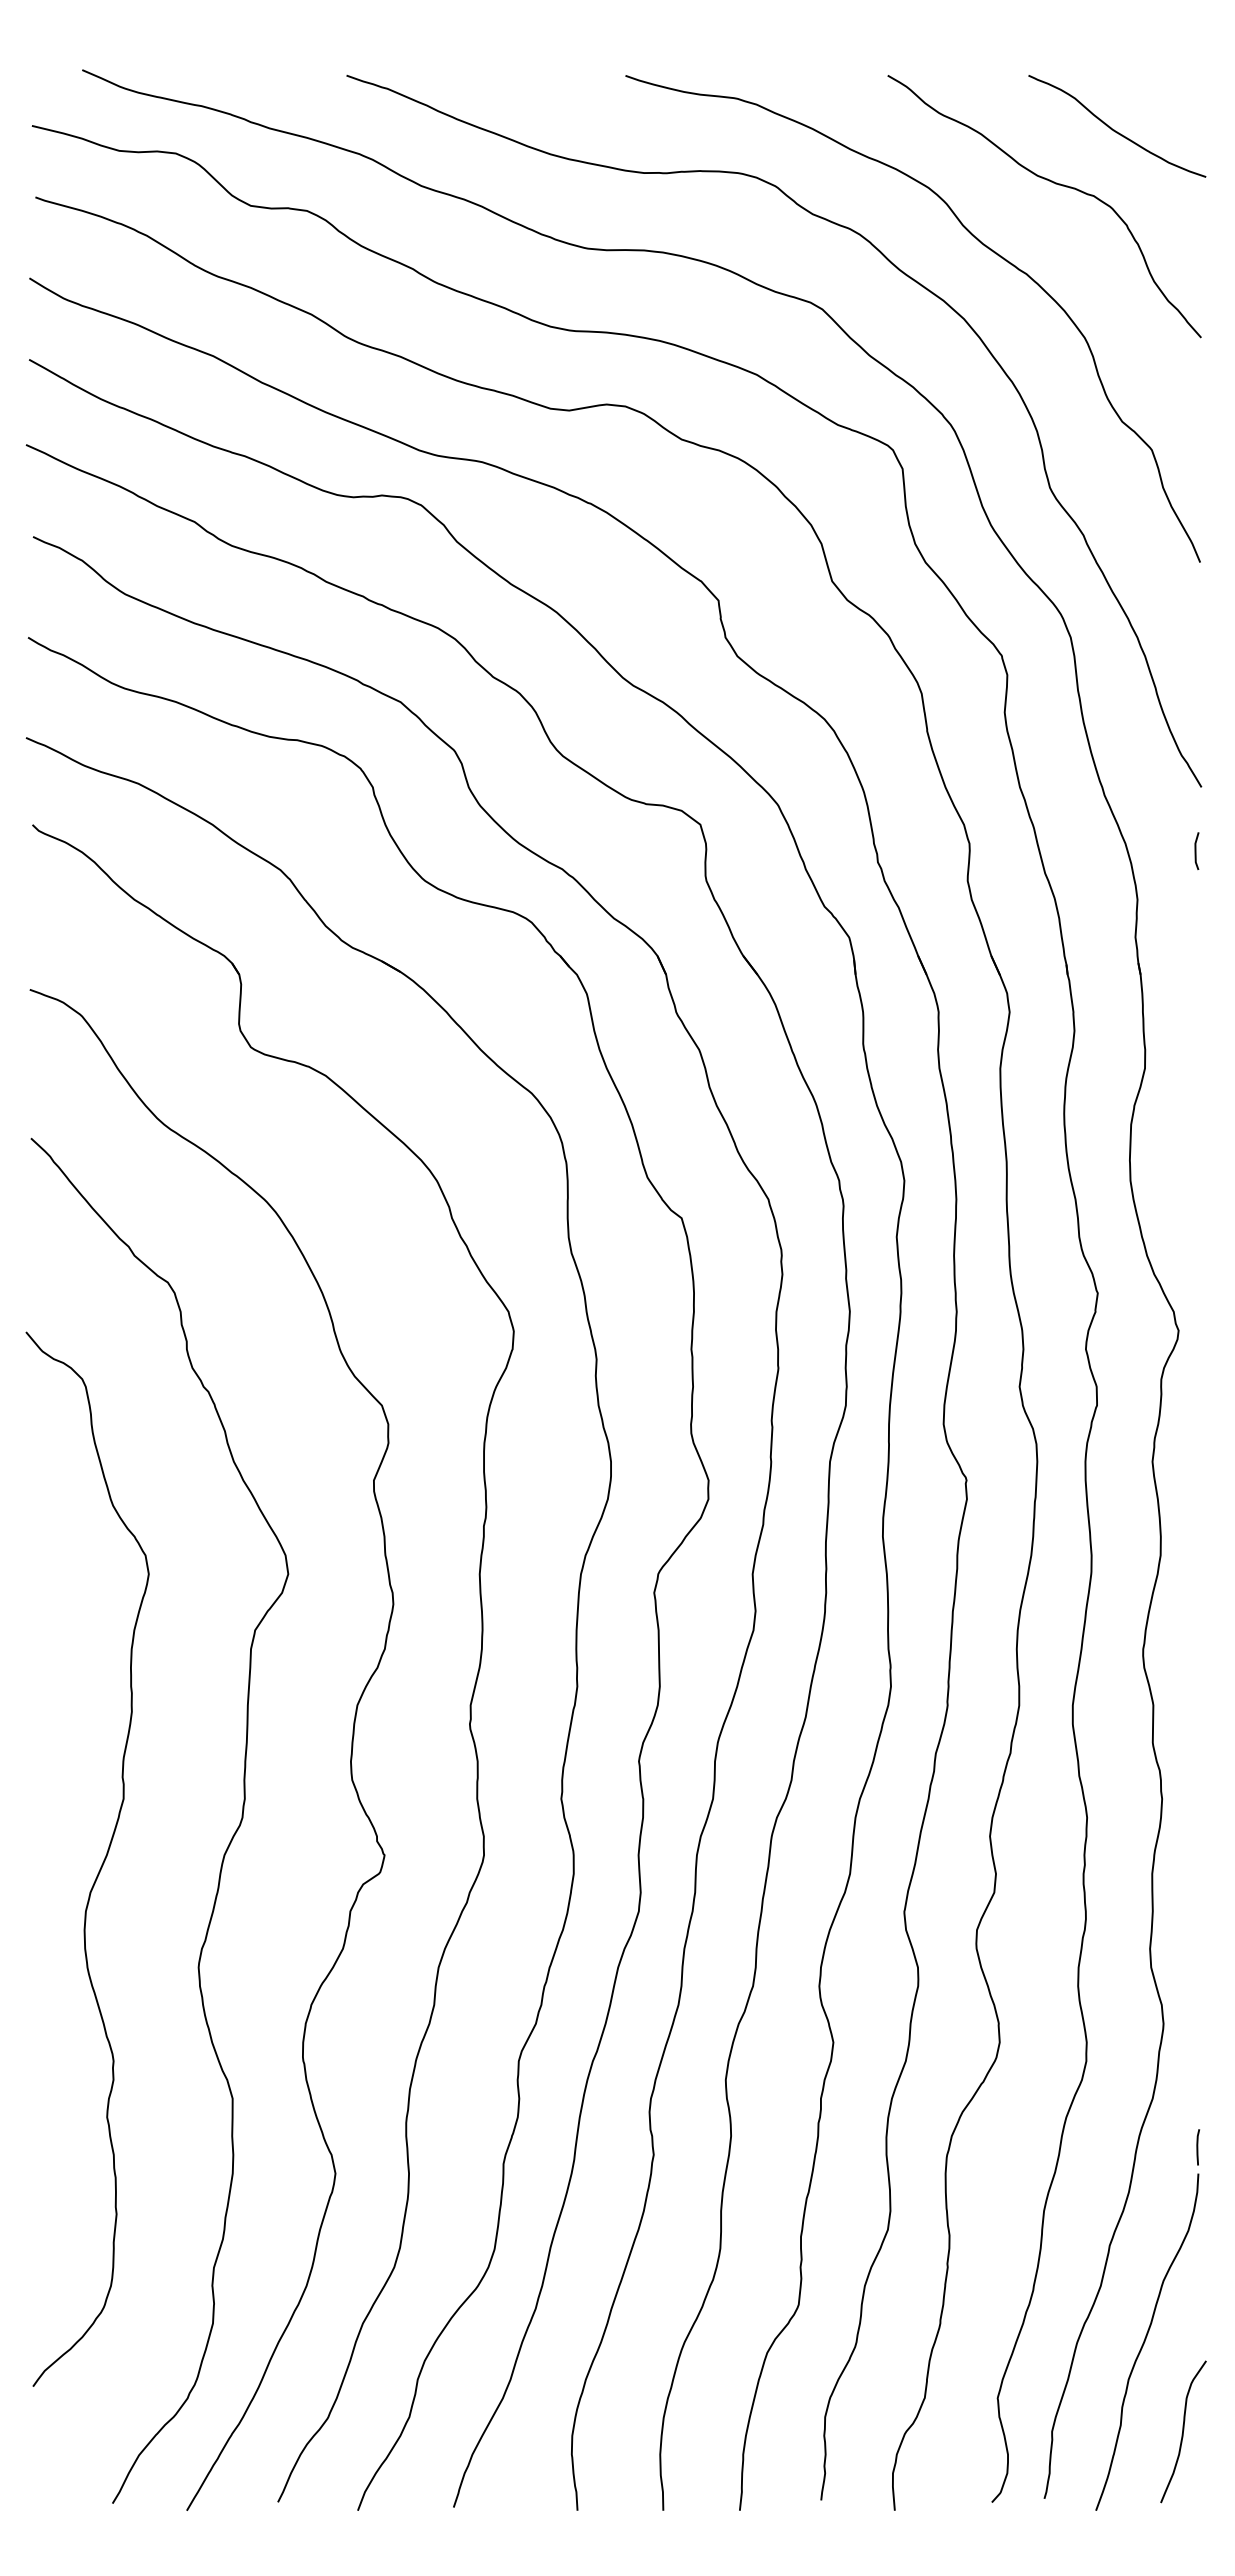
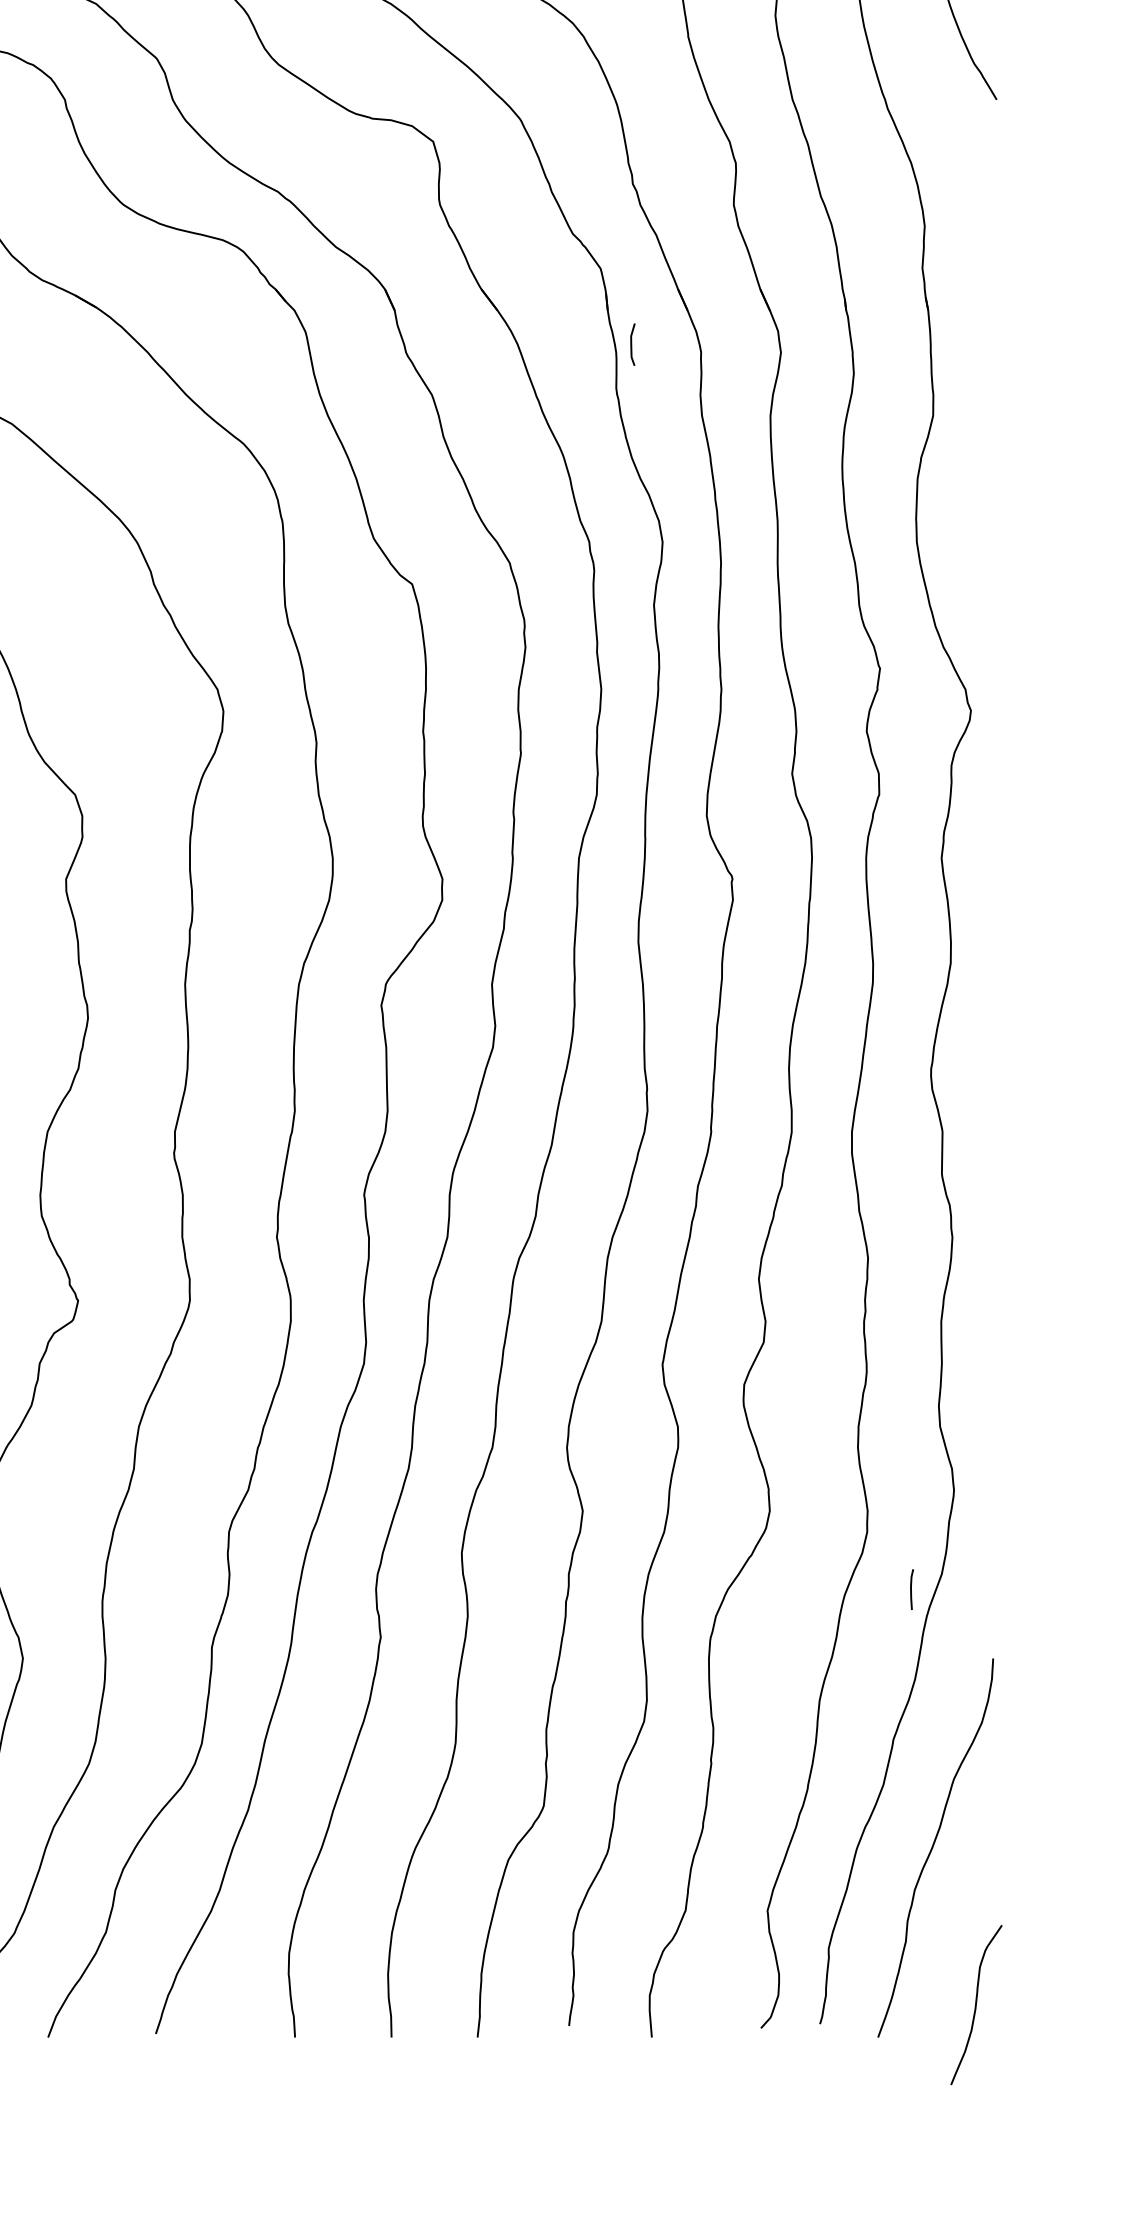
line: (1196, 851) -> (632, 345), moved
line: (1198, 2147) -> (912, 1589), moved
curve: (1183, 2431) -> (976, 2004), moved

